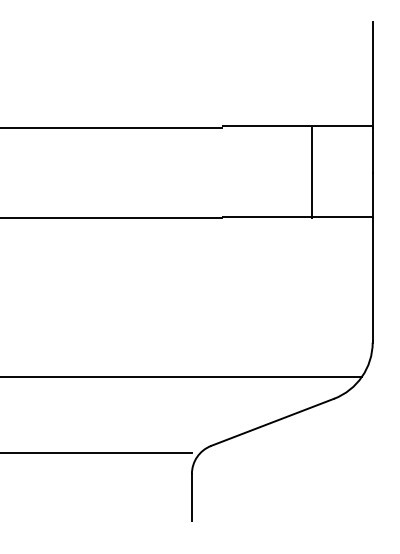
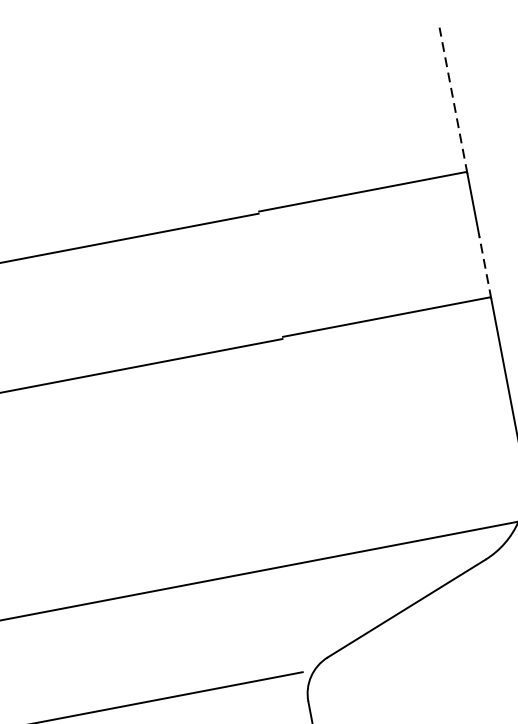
line: (372, 75) -> (453, 101), solid -> dashed
line: (312, 172) -> (395, 251), removed
line: (372, 195) -> (485, 267), solid -> dashed

